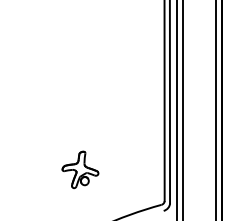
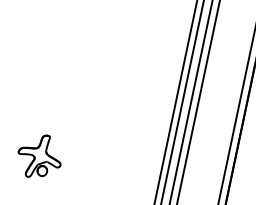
part: (80, 169) -> (40, 156), moved

